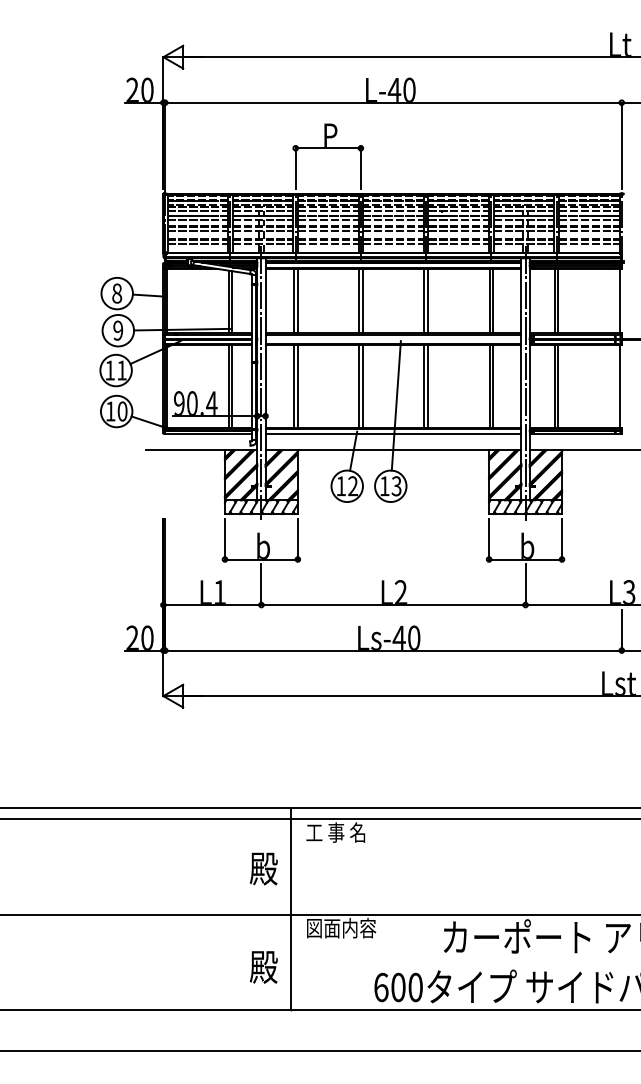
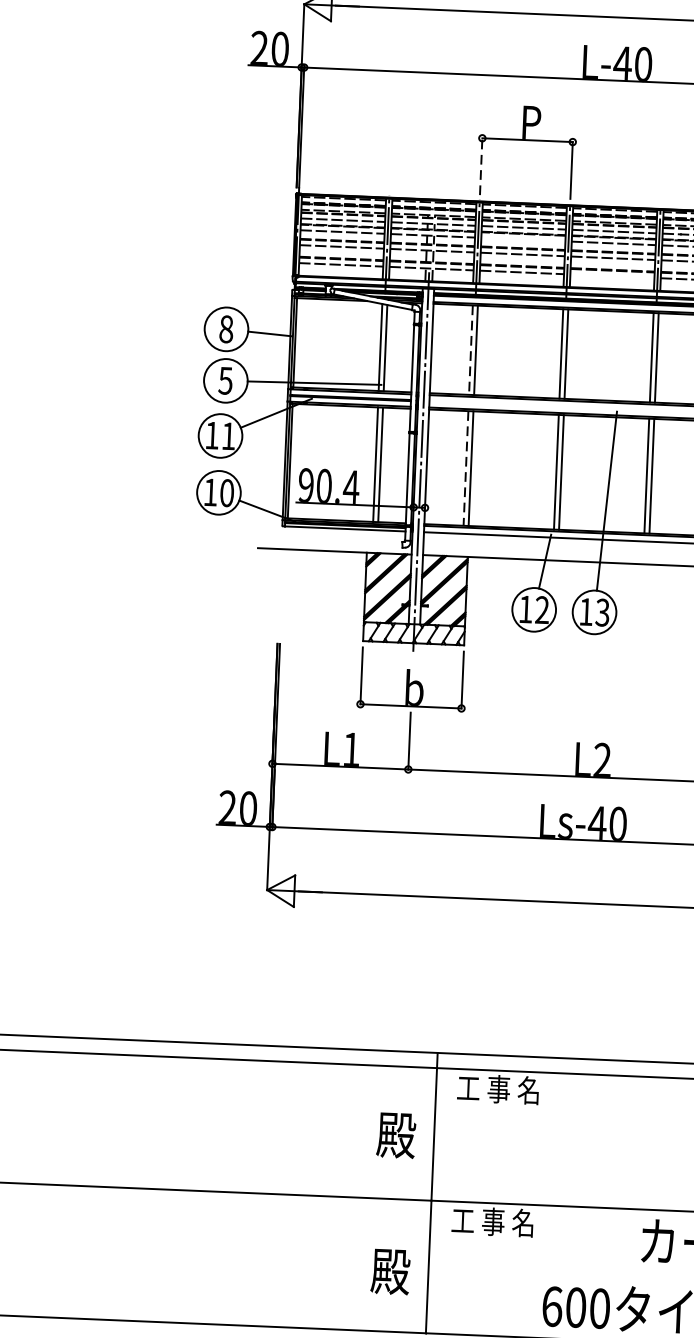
line: (295, 168) -> (480, 166), solid -> dashed
line: (327, 220) -> (522, 240), removed
line: (393, 243) -> (612, 275), removed
line: (293, 301) -> (470, 350), solid -> dashed
text: (118, 330) -> (226, 380), 9 -> 5
line: (293, 387) -> (465, 469), solid -> dashed
text: (341, 928) -> (500, 1222), 図面内容 -> 工 事 名

